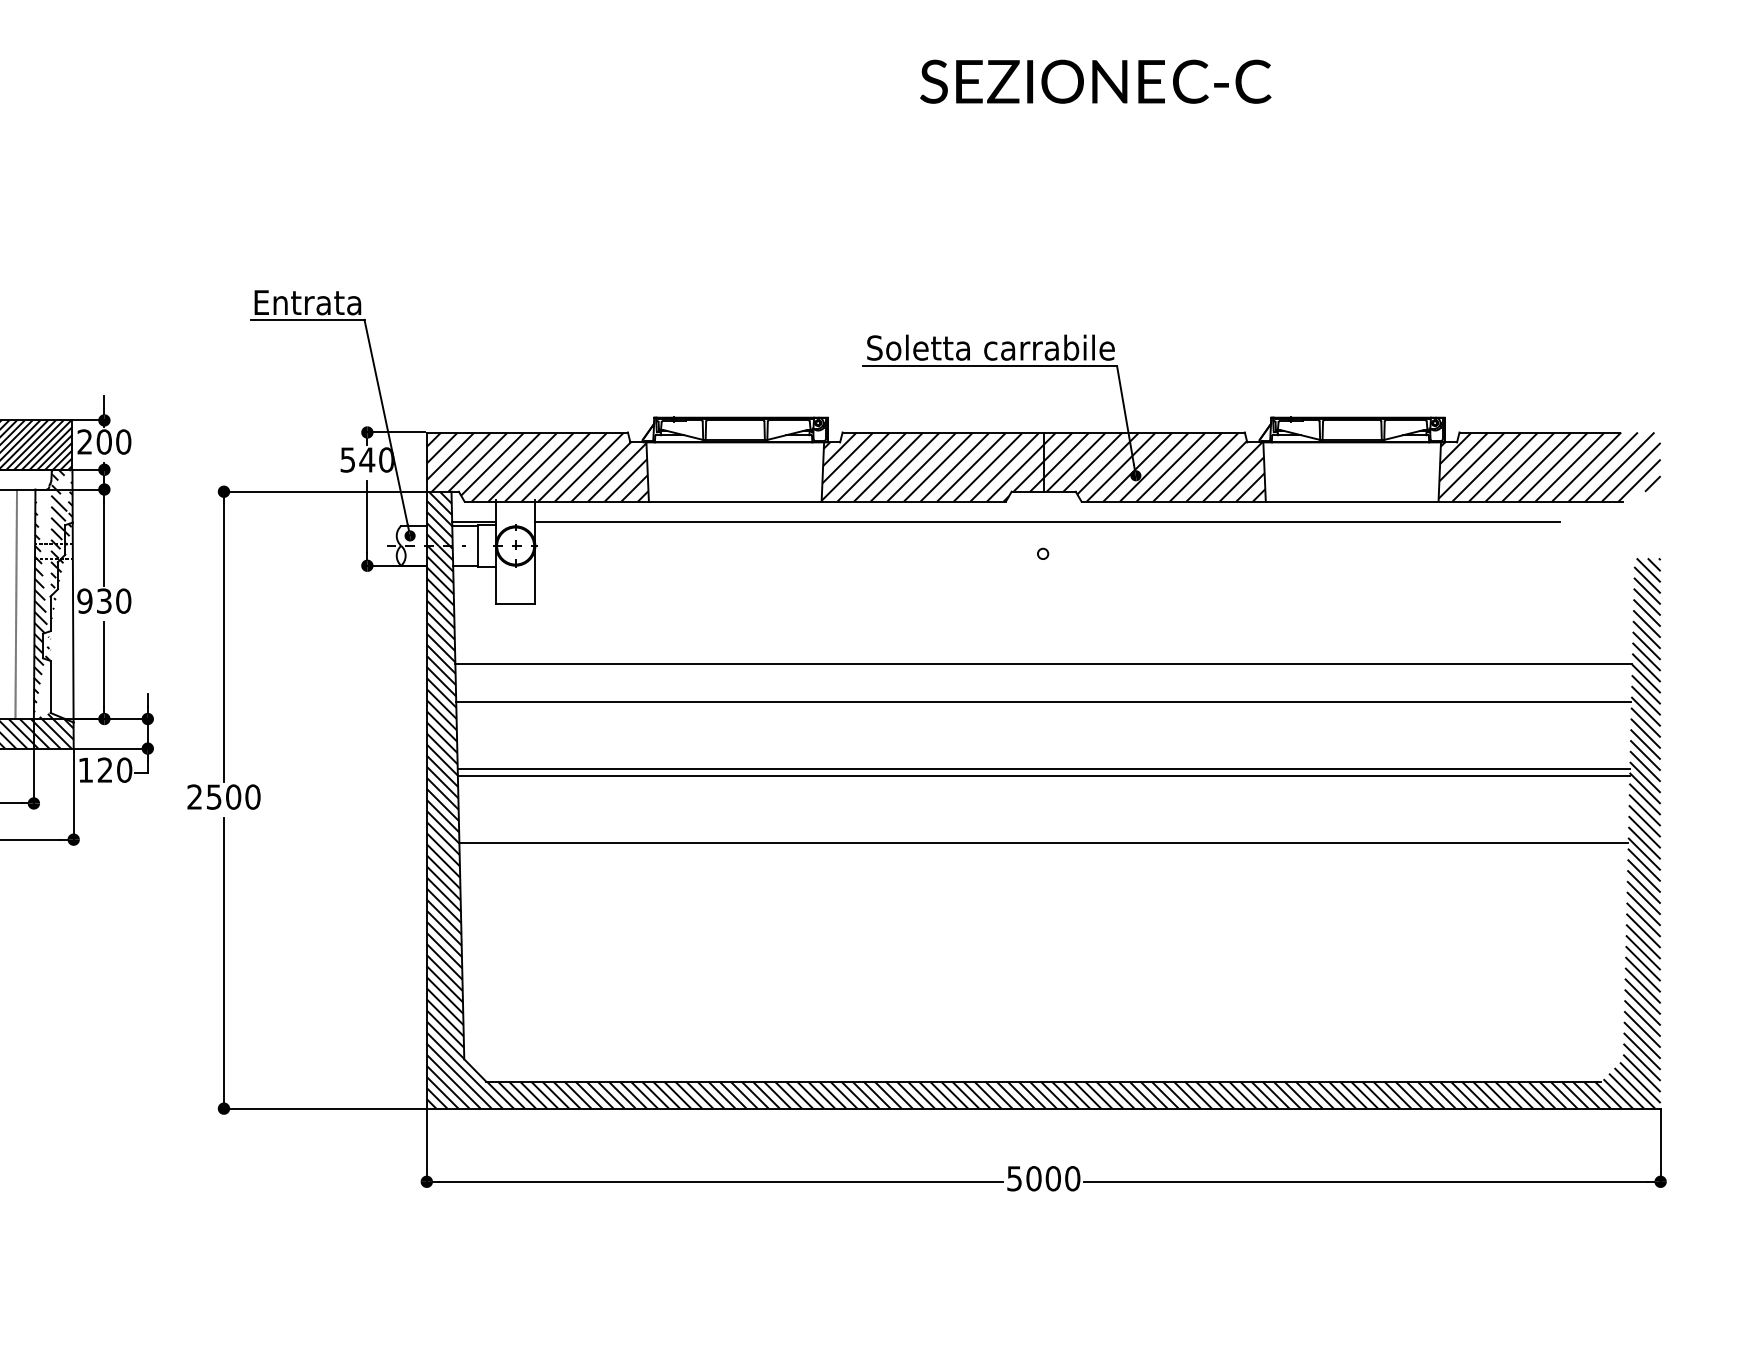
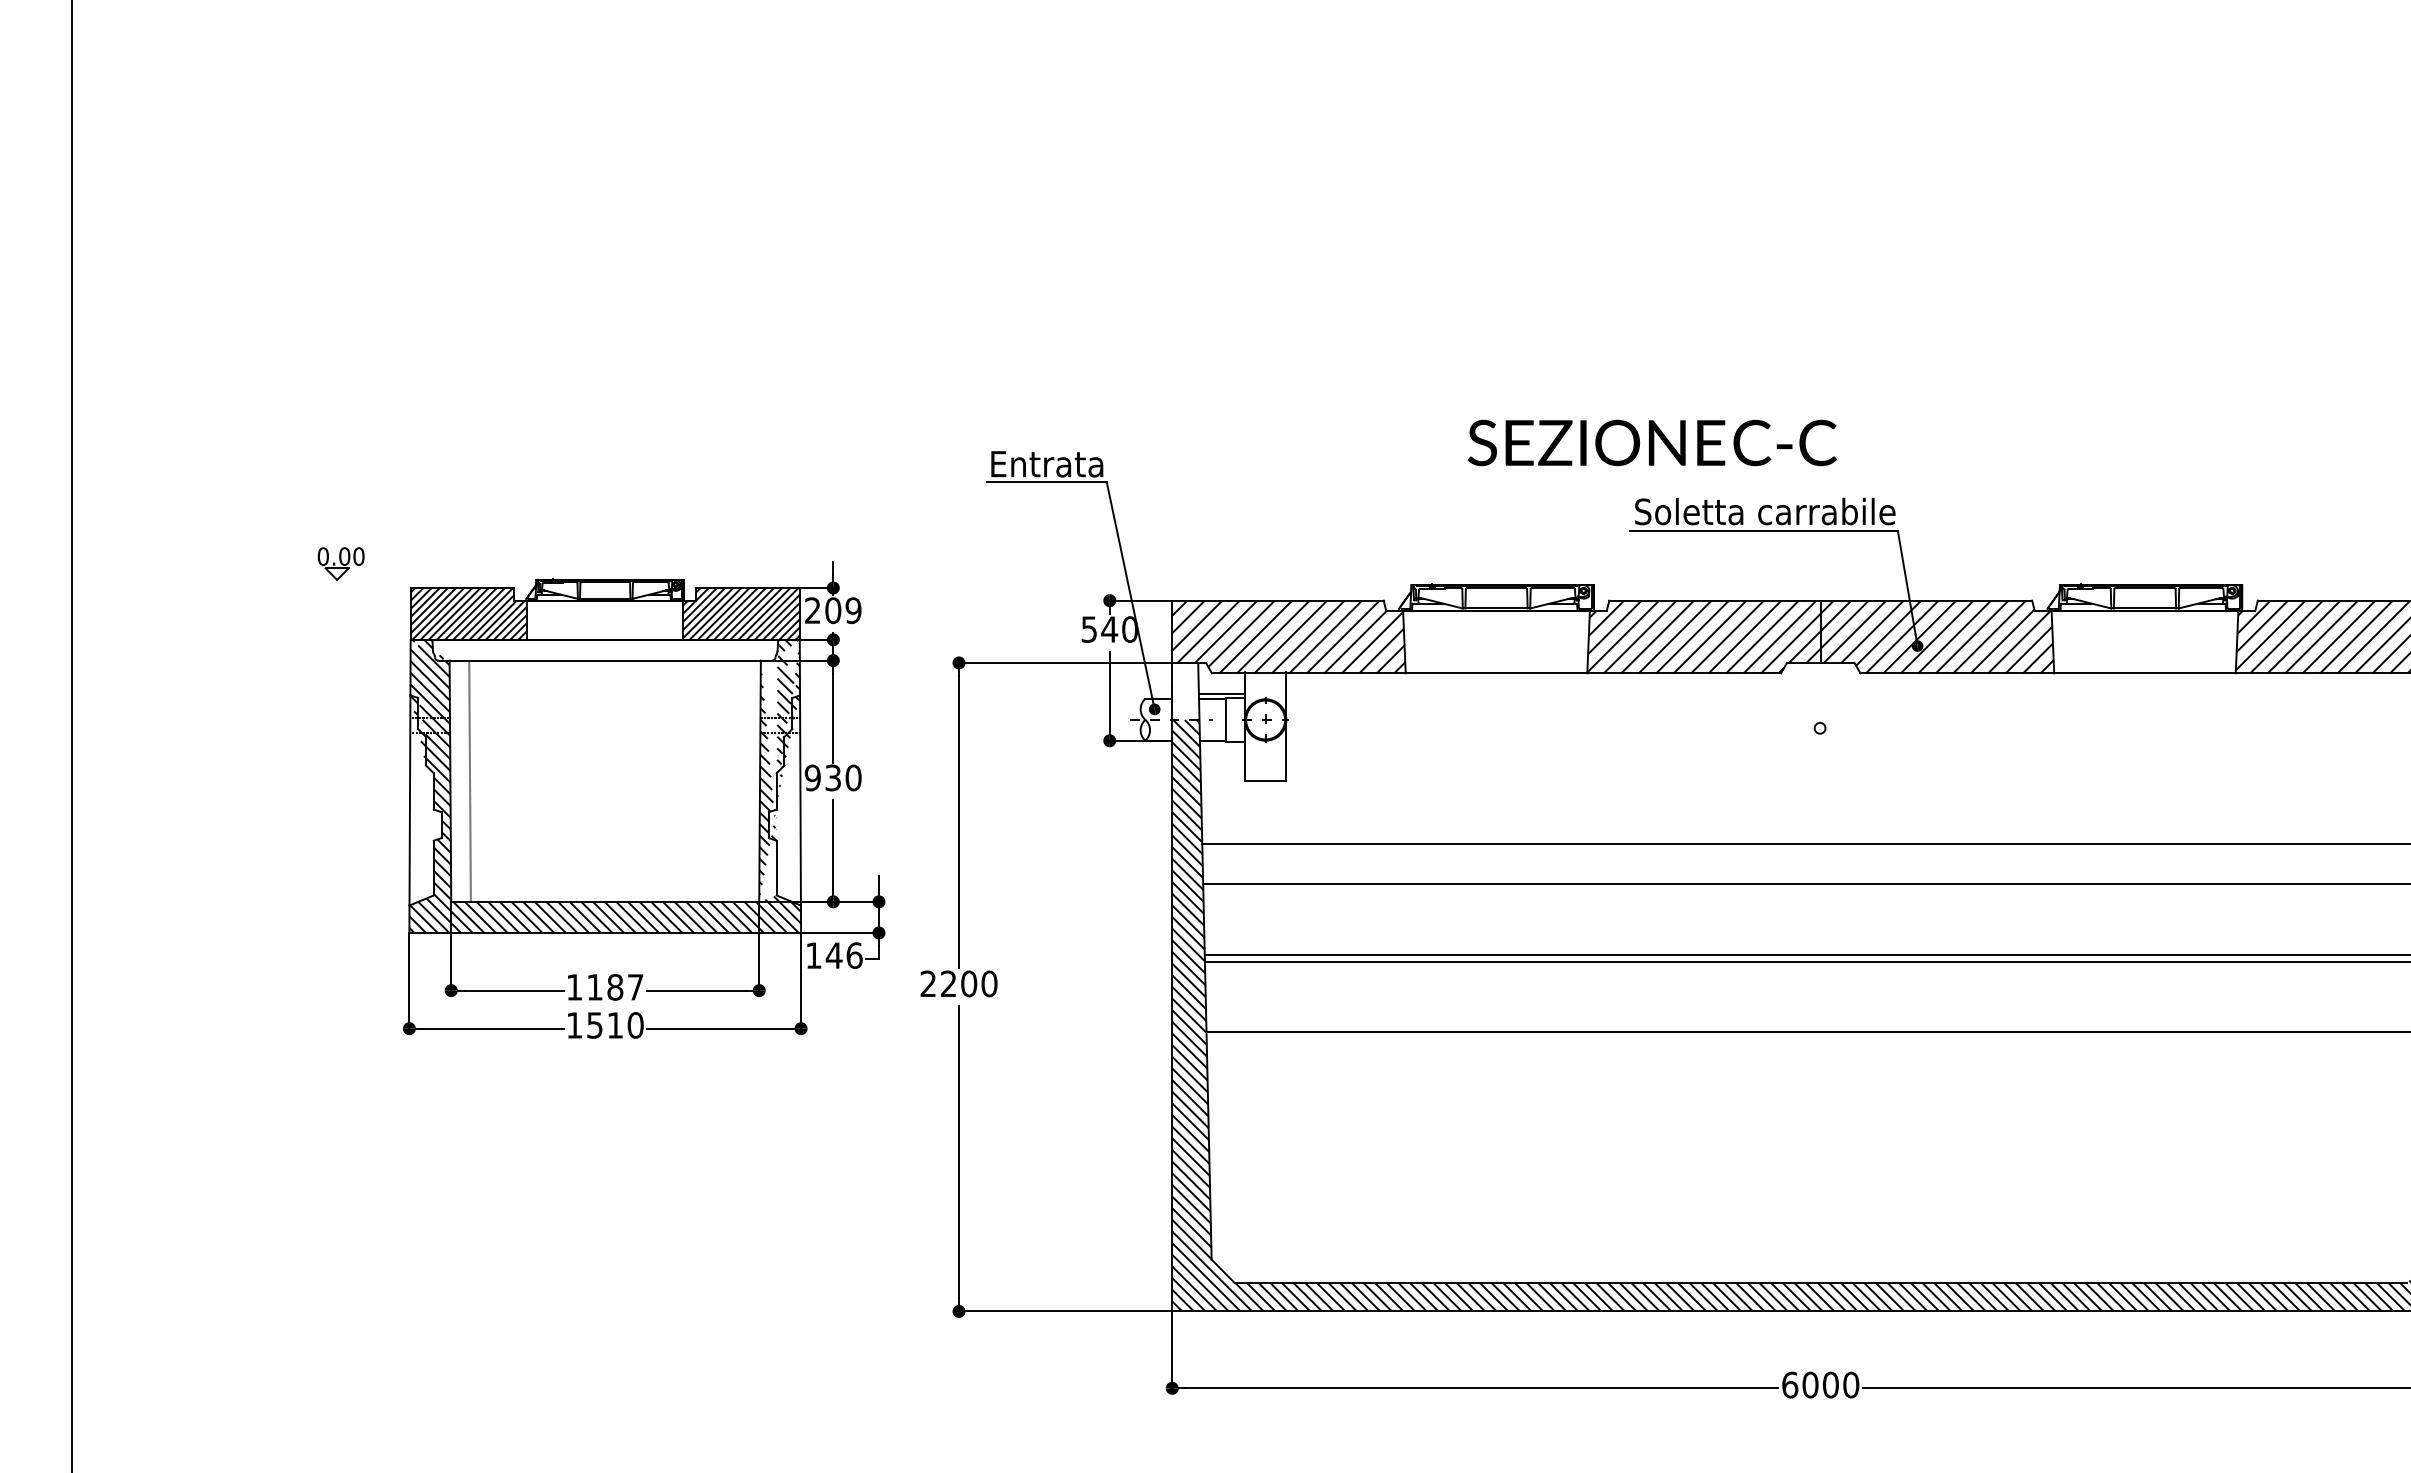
text: (1095, 81) -> (1652, 442), moved
text: (123, 441) -> (853, 610), 200 -> 209
hatch: (439, 518) -> (1185, 691), removed
line: (1047, 521) -> (1824, 694), removed
line: (16, 603) -> (740, 780), removed
text: (114, 770) -> (843, 955), 120 -> 146
text: (213, 796) -> (948, 983), 2500 -> 2200
text: (1014, 1178) -> (1790, 1384), 5000 -> 6000

